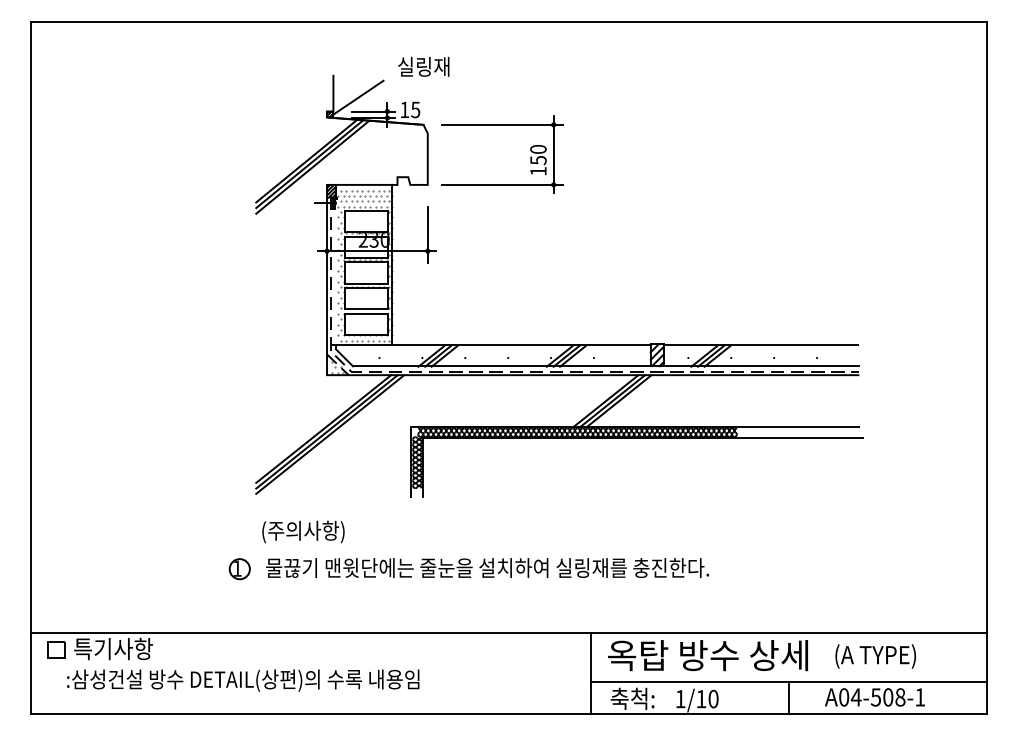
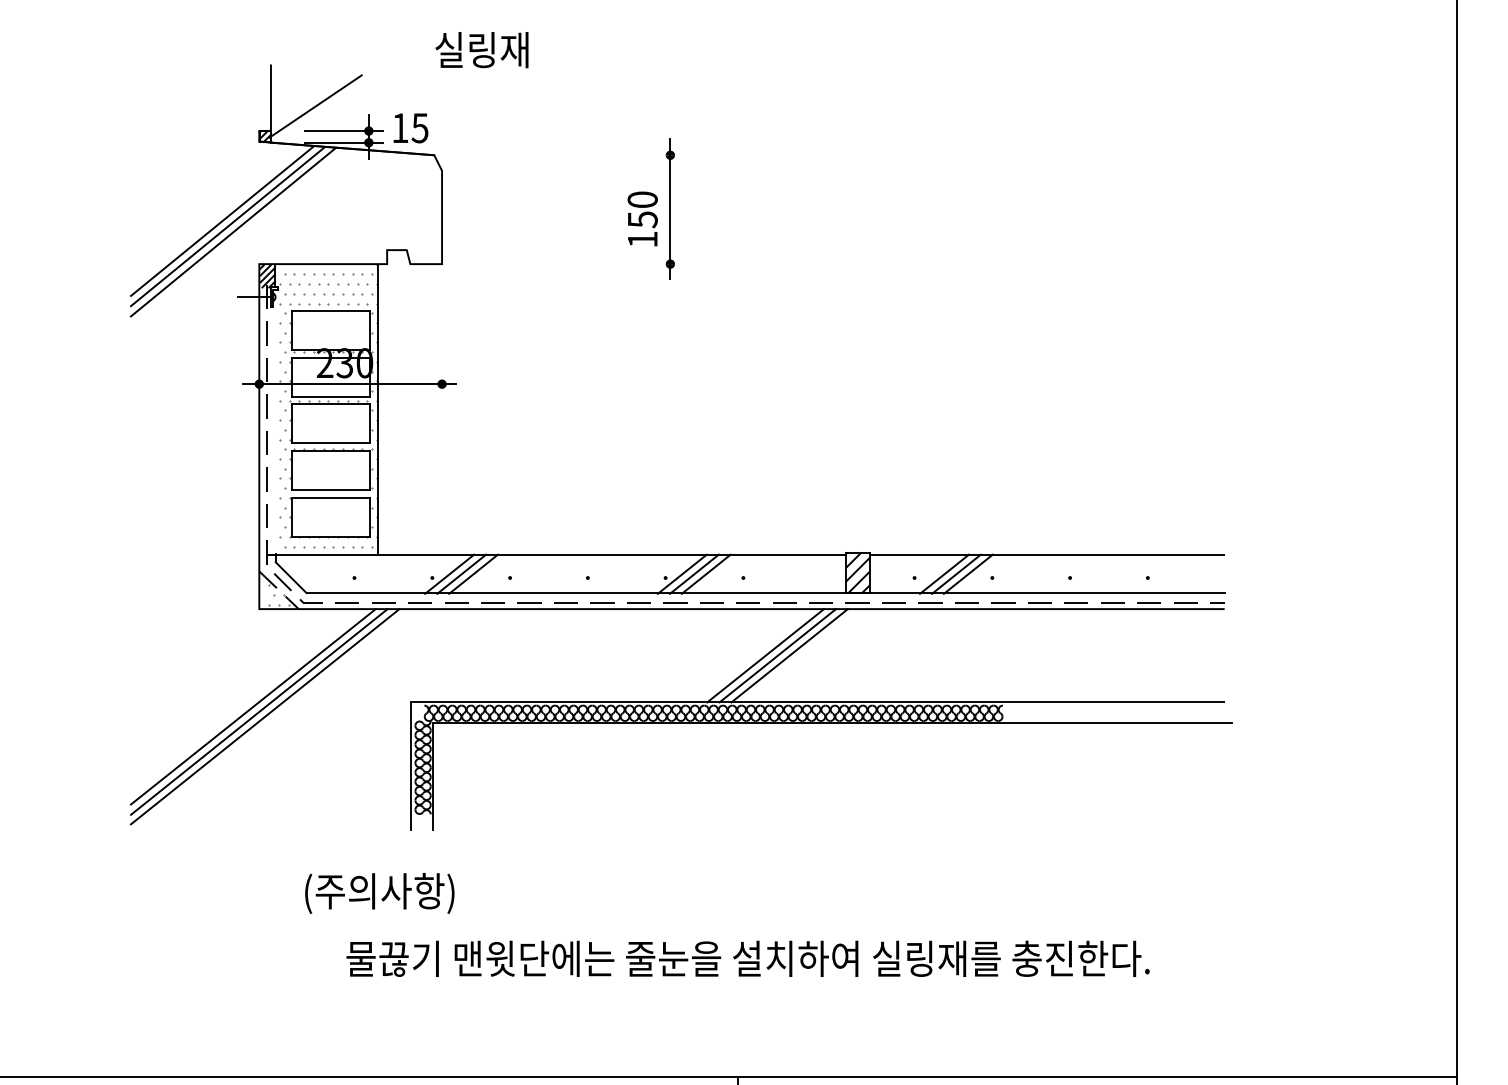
text: (423, 66) -> (481, 49), moved
line: (502, 124) -> (577, 154), removed
line: (502, 184) -> (577, 263), removed
line: (427, 234) -> (441, 354), removed
text: (303, 531) -> (379, 892), moved
text: (487, 568) -> (747, 959), moved
part: (239, 569) -> (100, 961), removed

